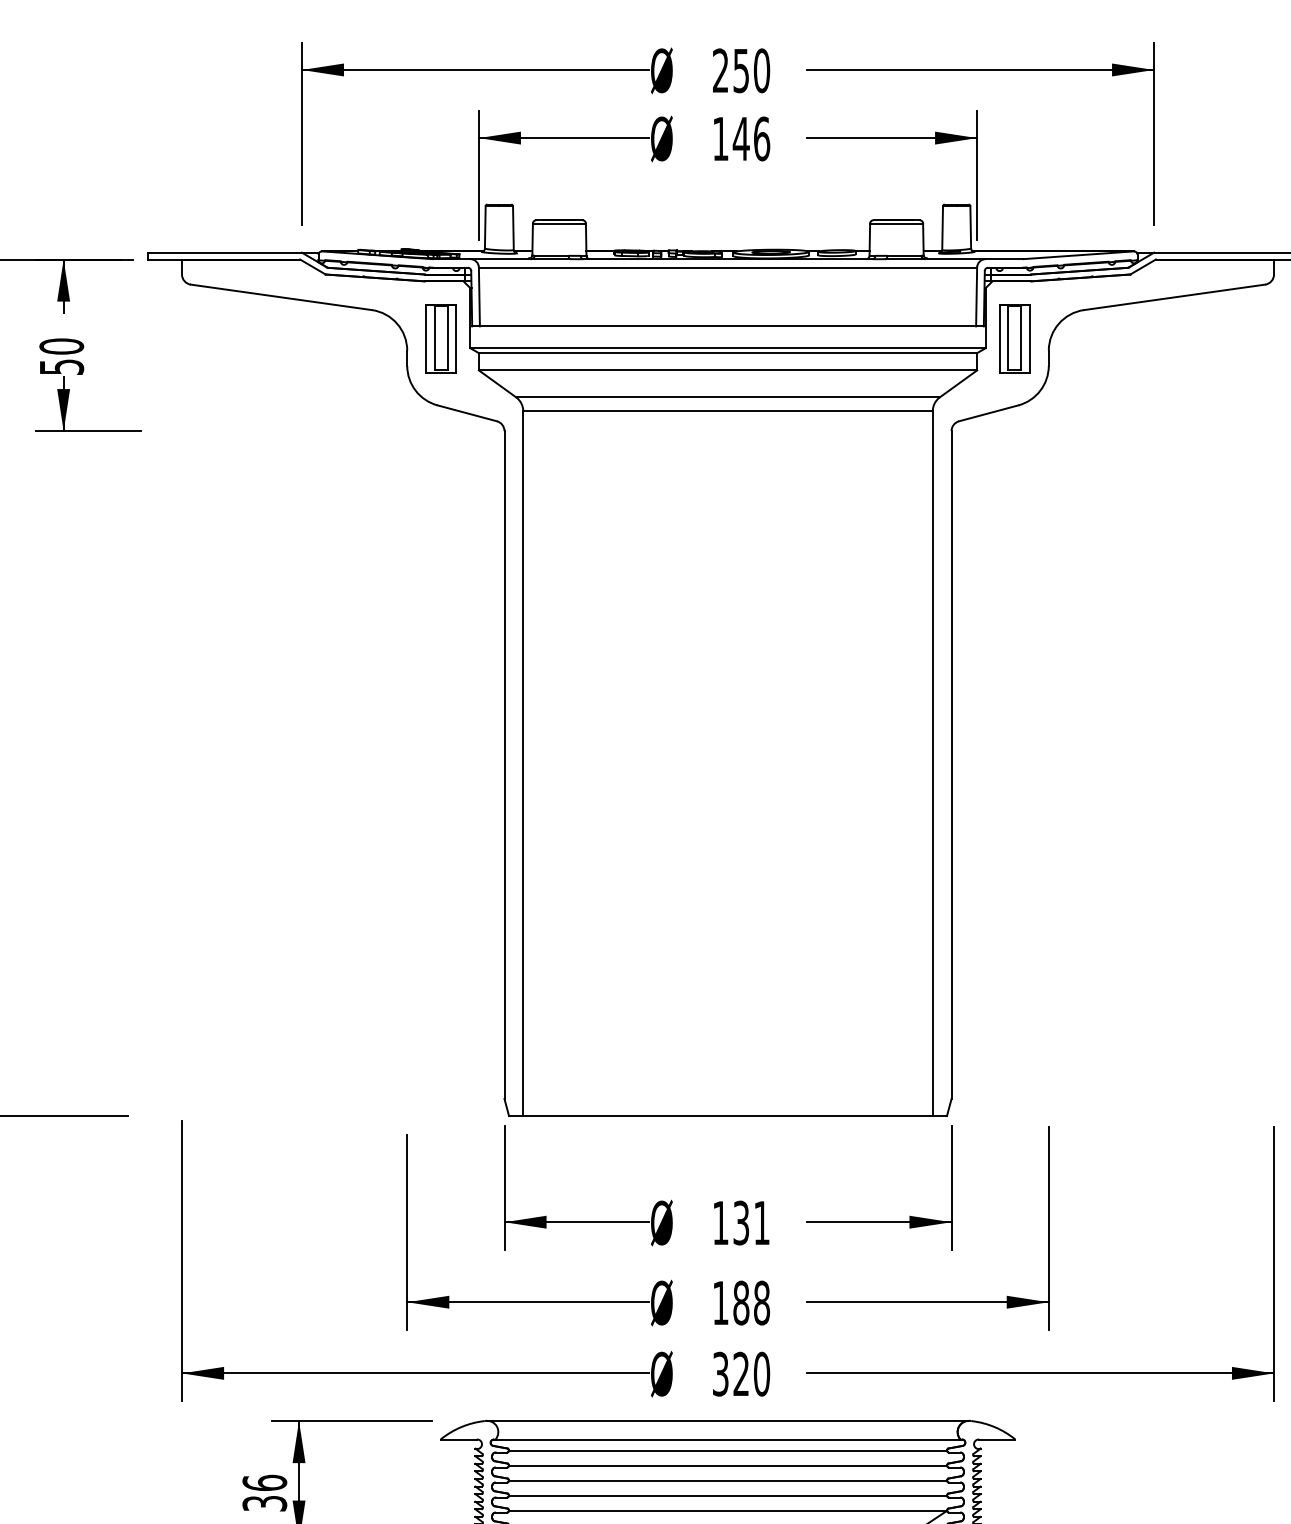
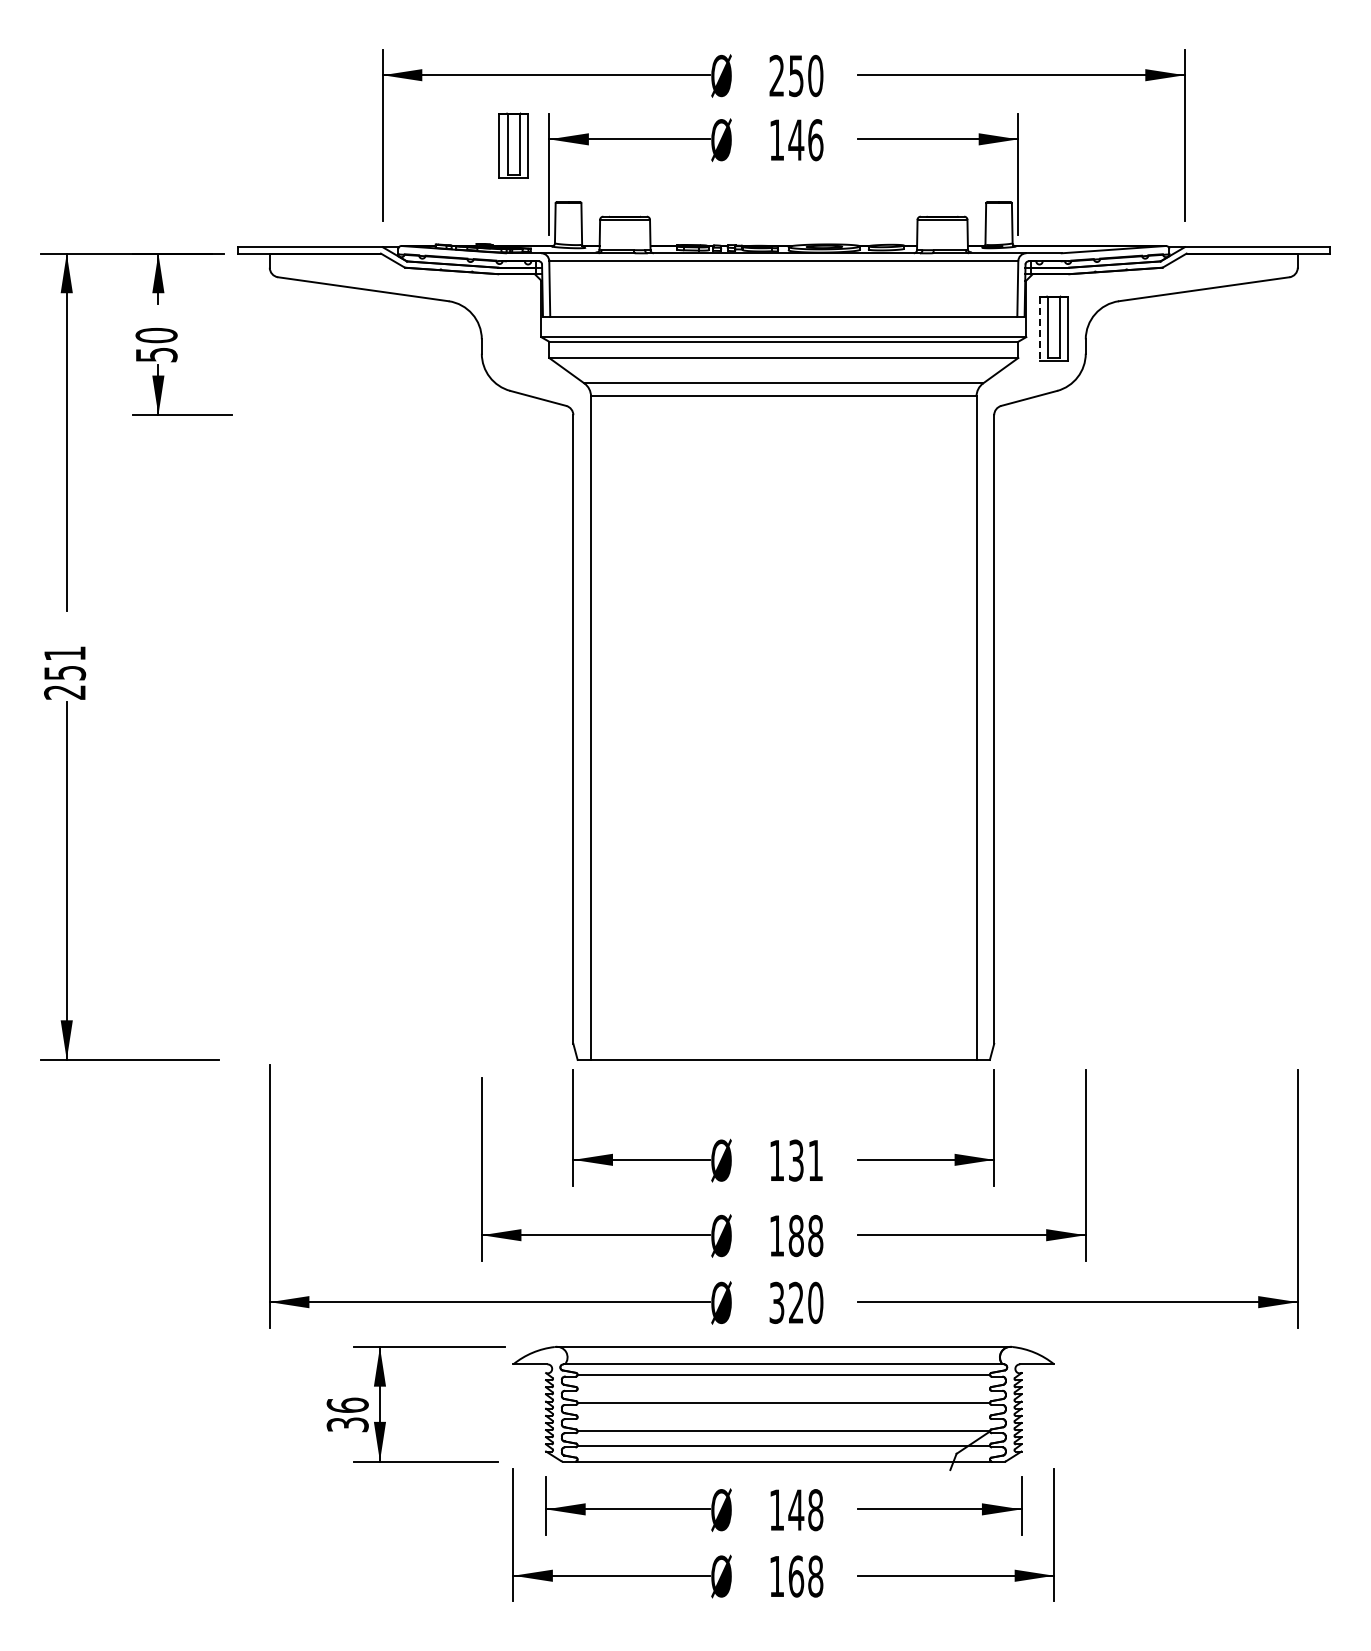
part: (440, 339) -> (513, 145), moved
line: (999, 340) -> (1039, 329), solid -> dashed
line: (727, 1466) -> (783, 1389), removed
line: (727, 1495) -> (783, 1417), removed

